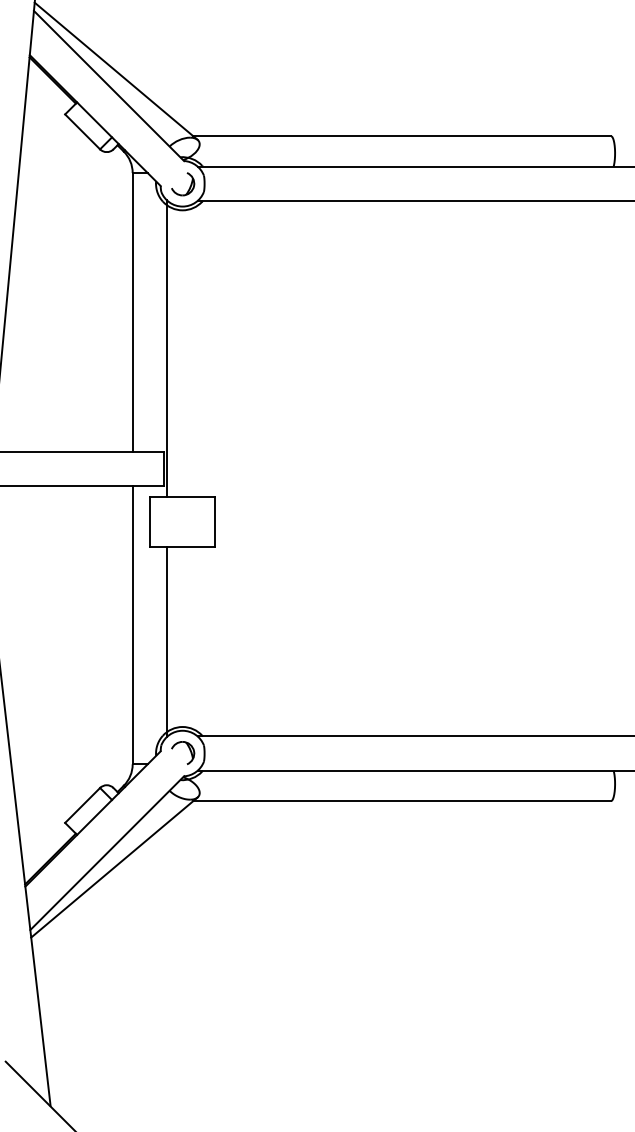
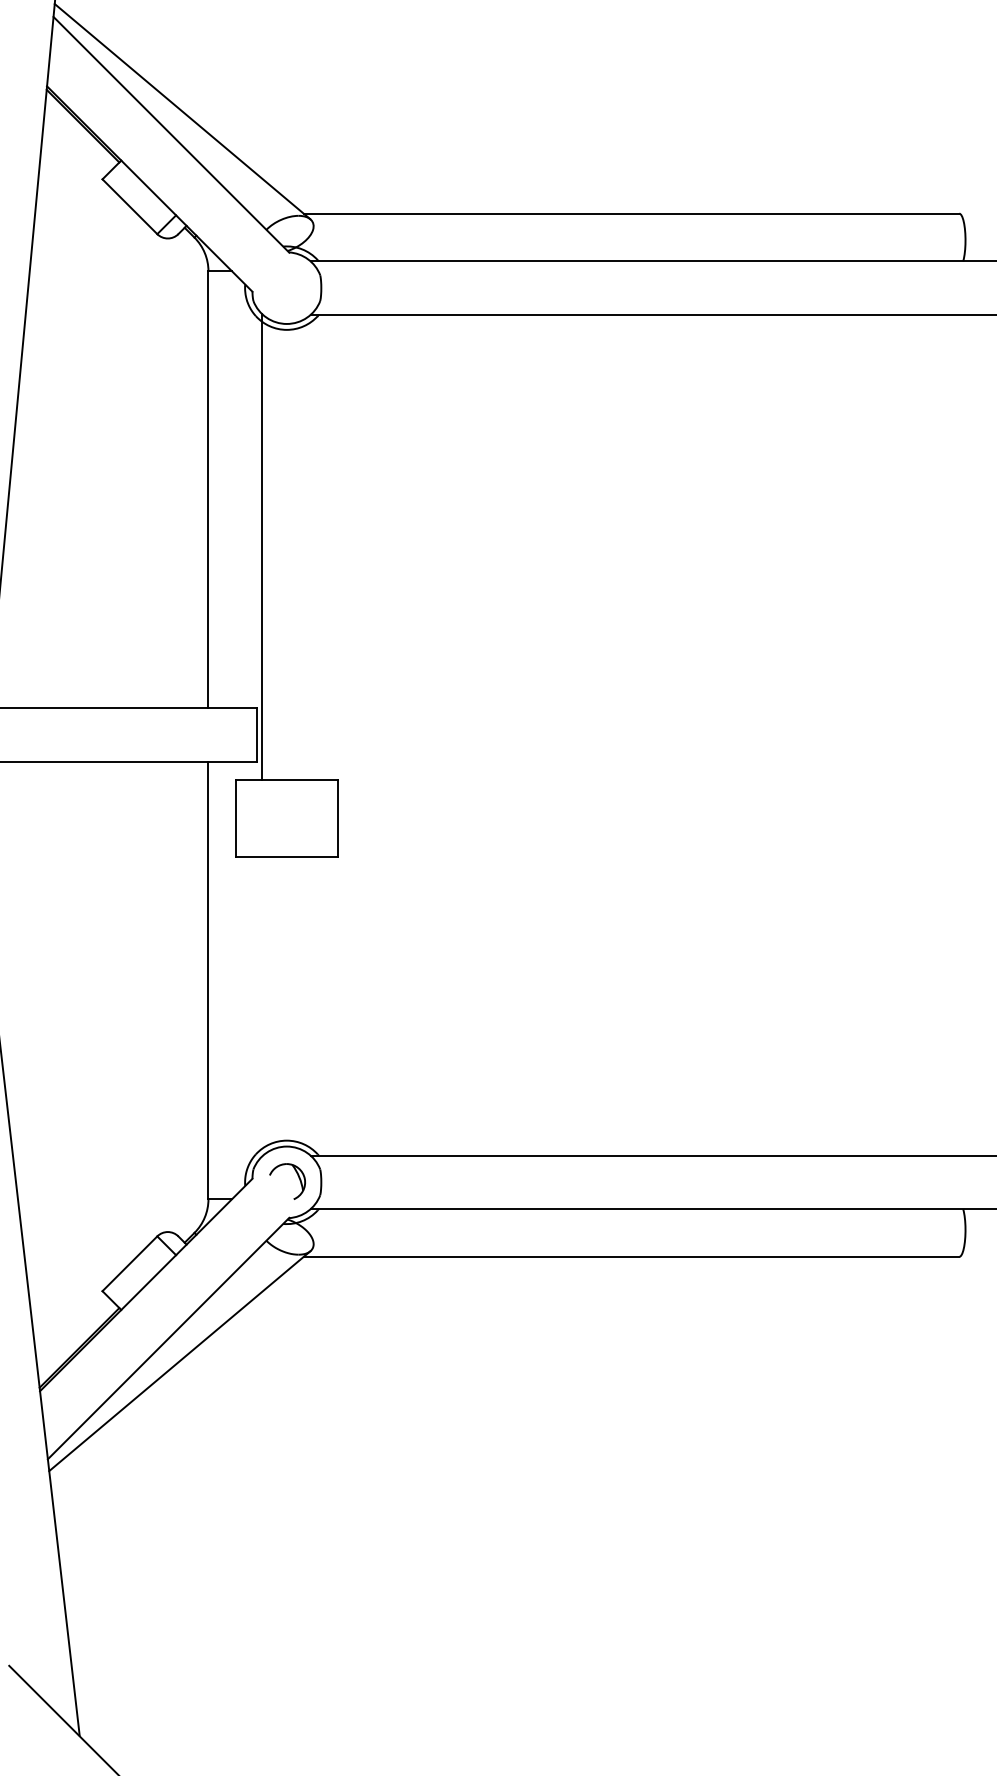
part: (189, 186) -> (297, 292), removed
line: (166, 641) -> (261, 1006), removed

